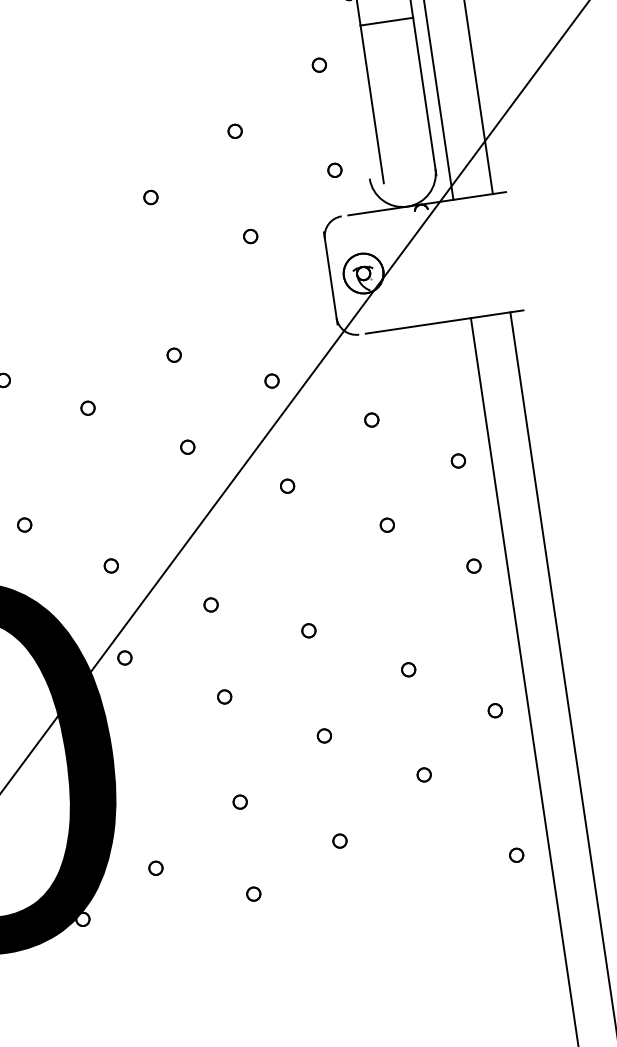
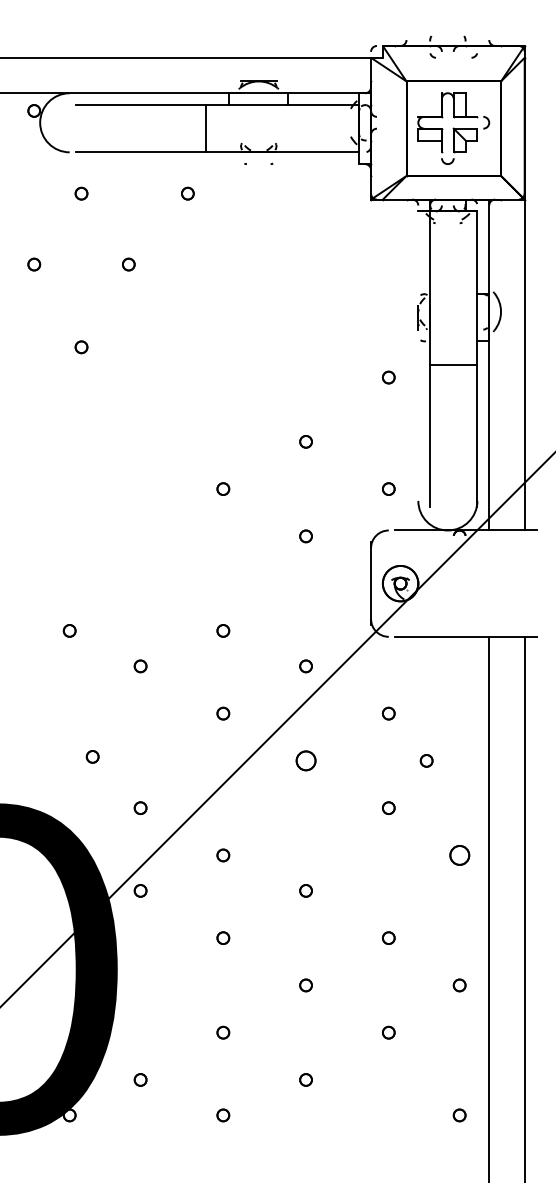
part: (319, 65) -> (388, 377), moved
part: (458, 460) -> (426, 760), moved
part: (286, 485) -> (305, 760), size x1.6
part: (24, 524) -> (92, 756), moved
part: (473, 566) -> (459, 855), size x1.6

